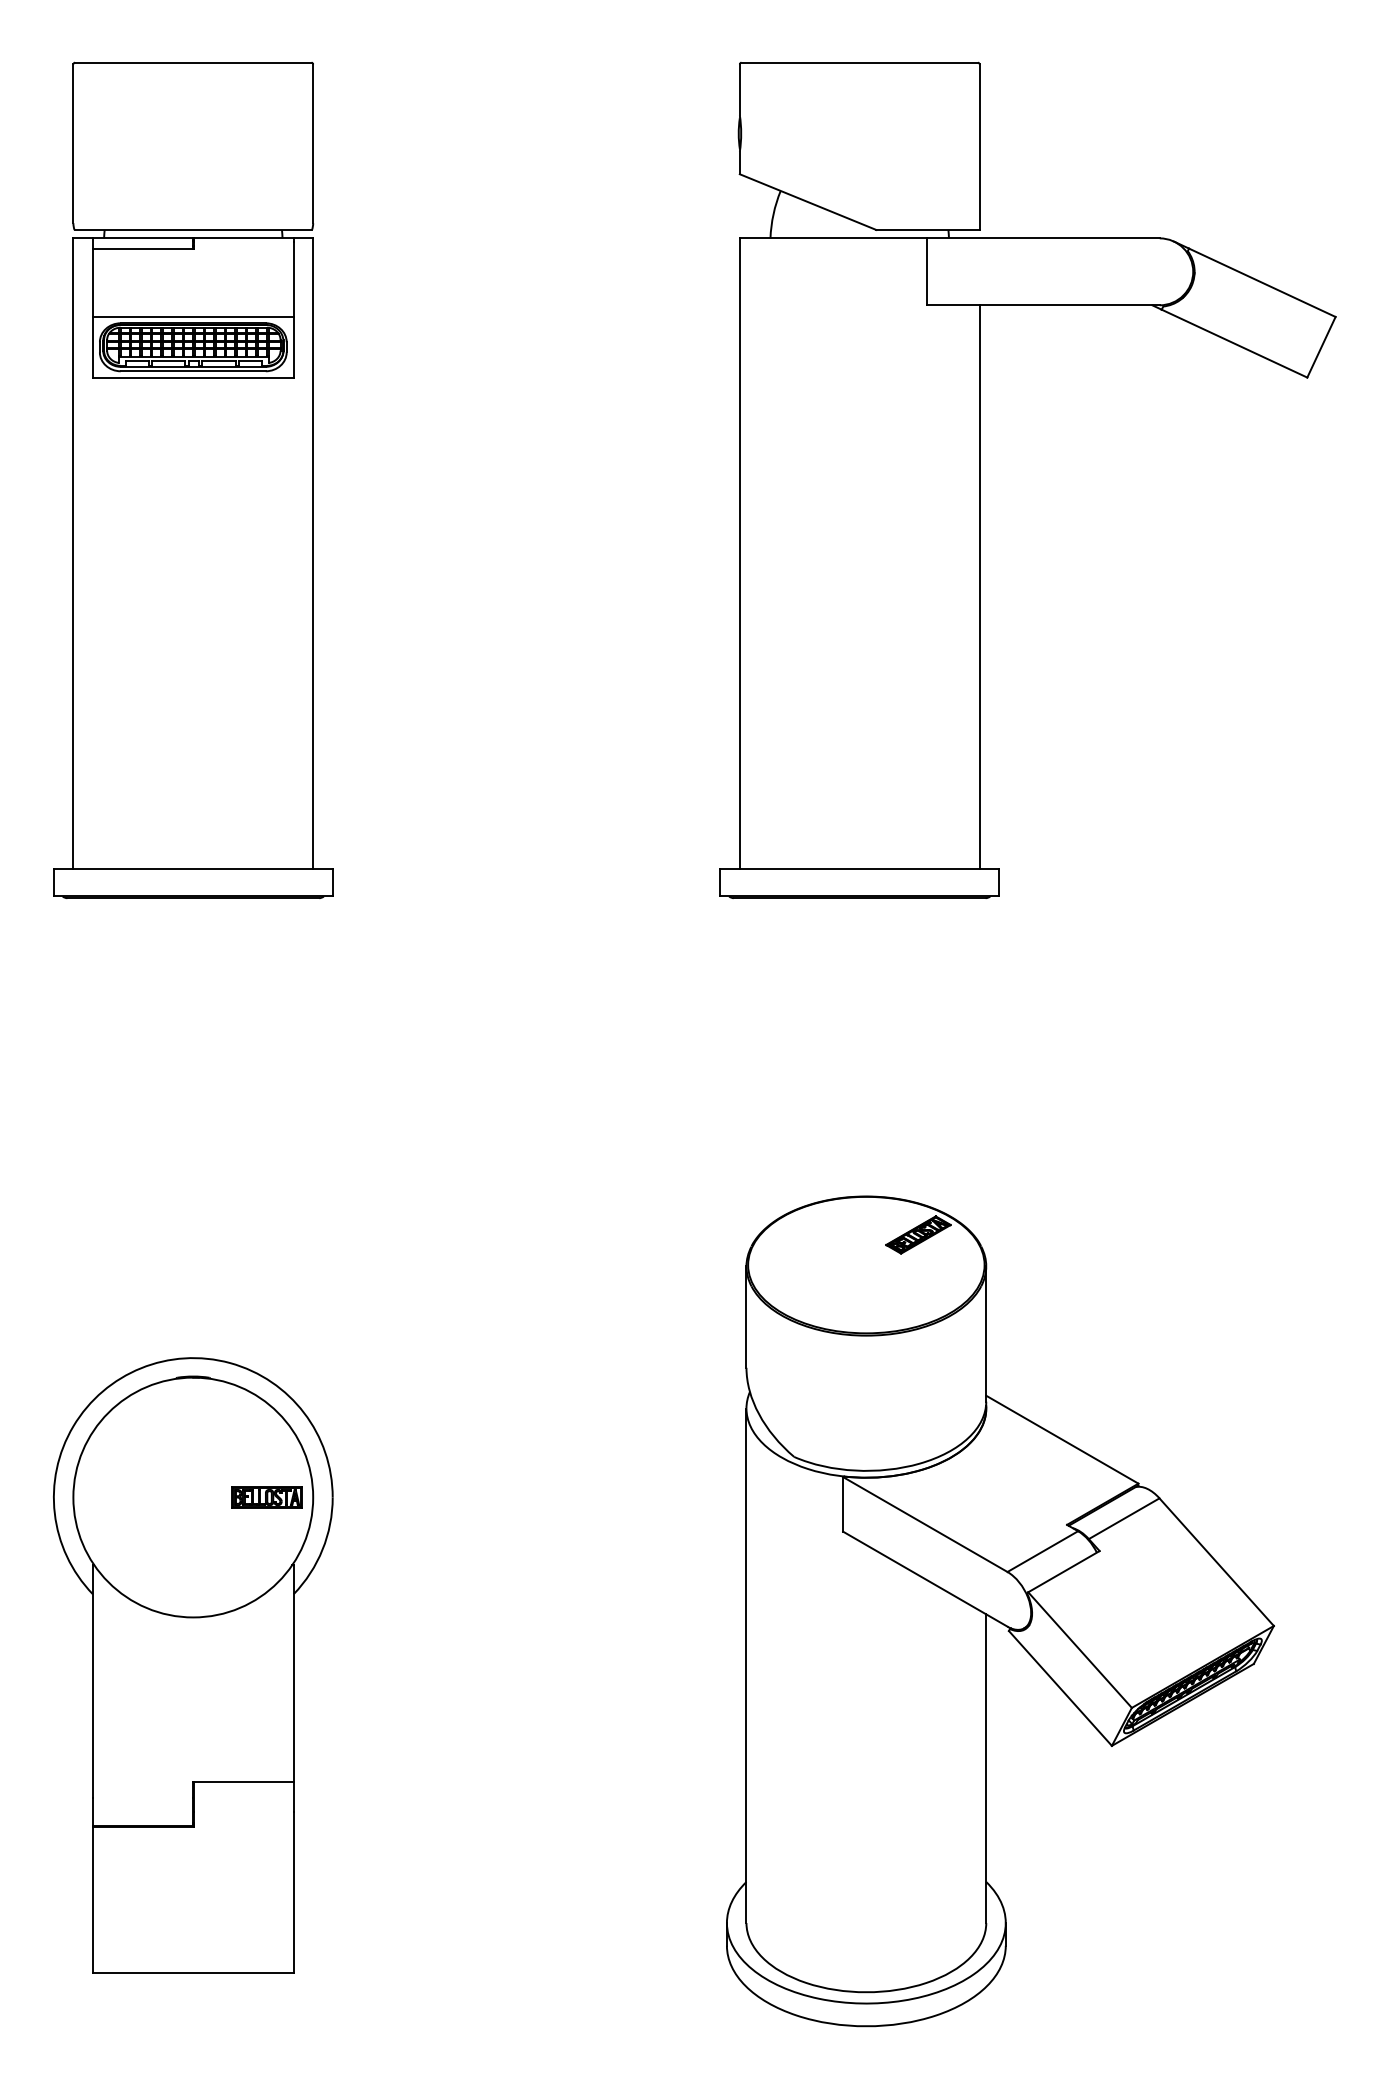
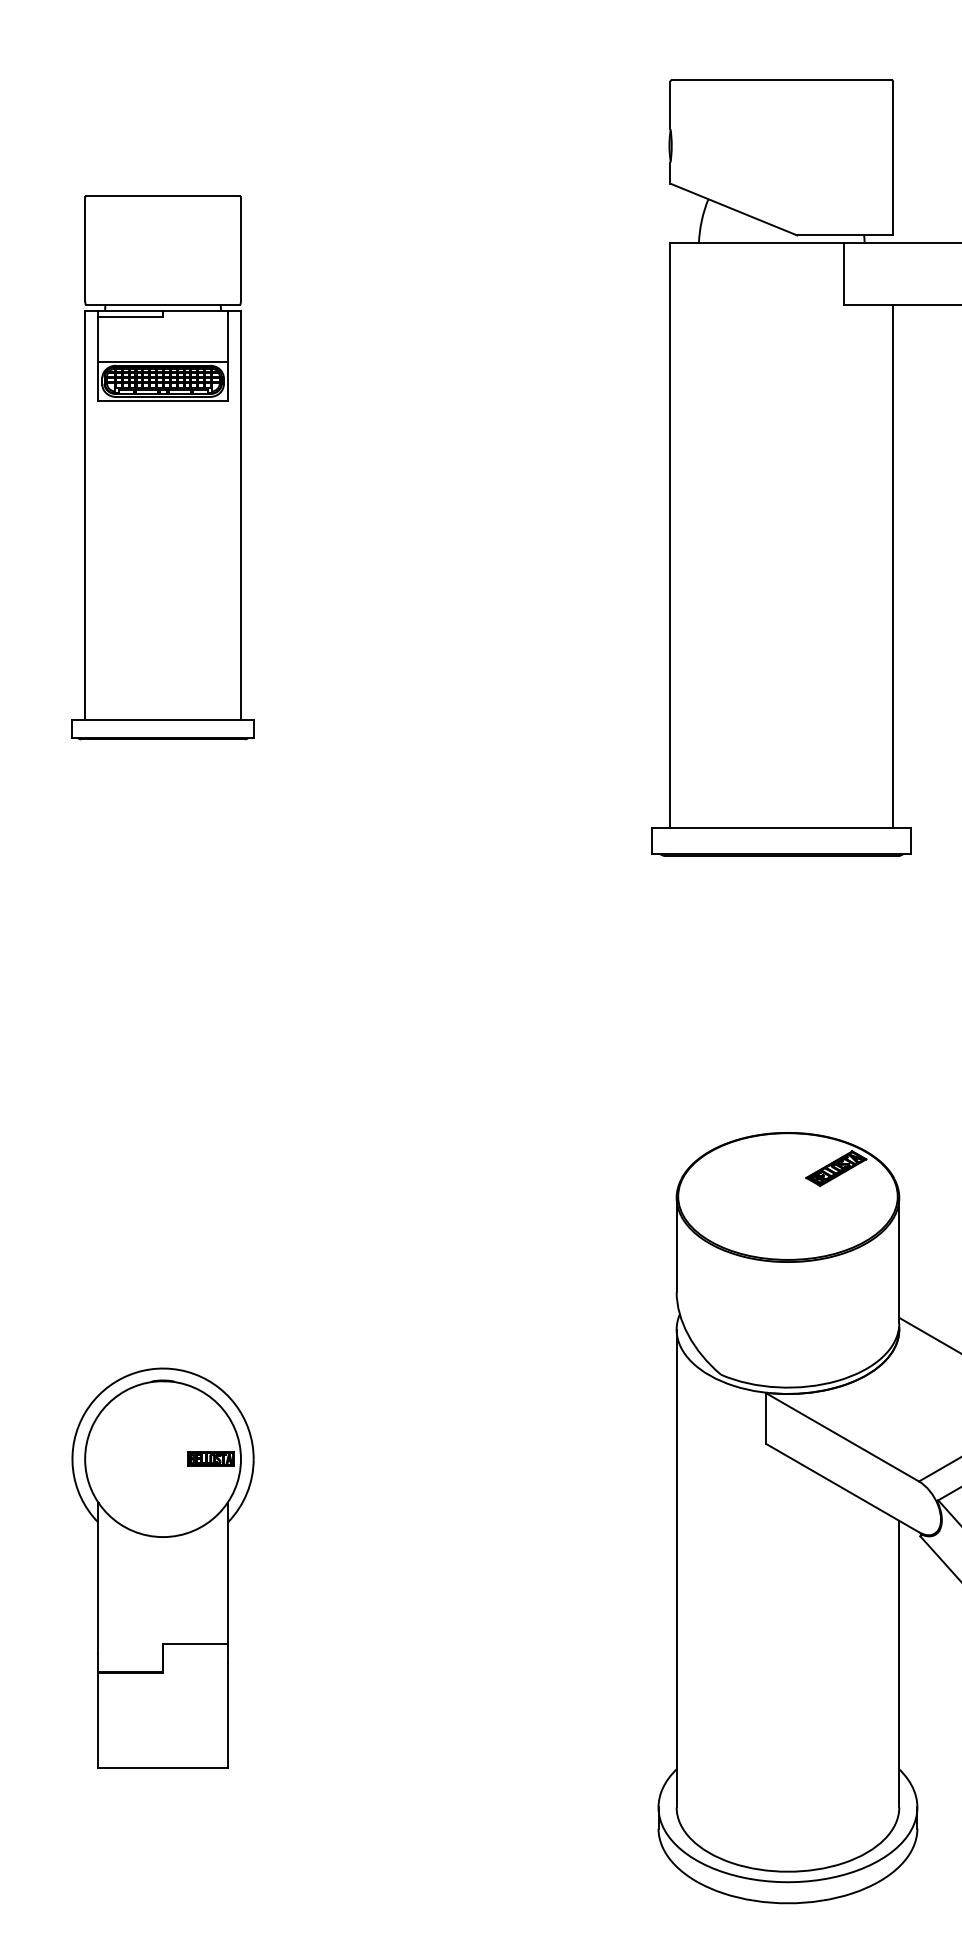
part: (193, 479) -> (163, 467), size x0.7
part: (193, 1665) -> (163, 1568), size x0.7

